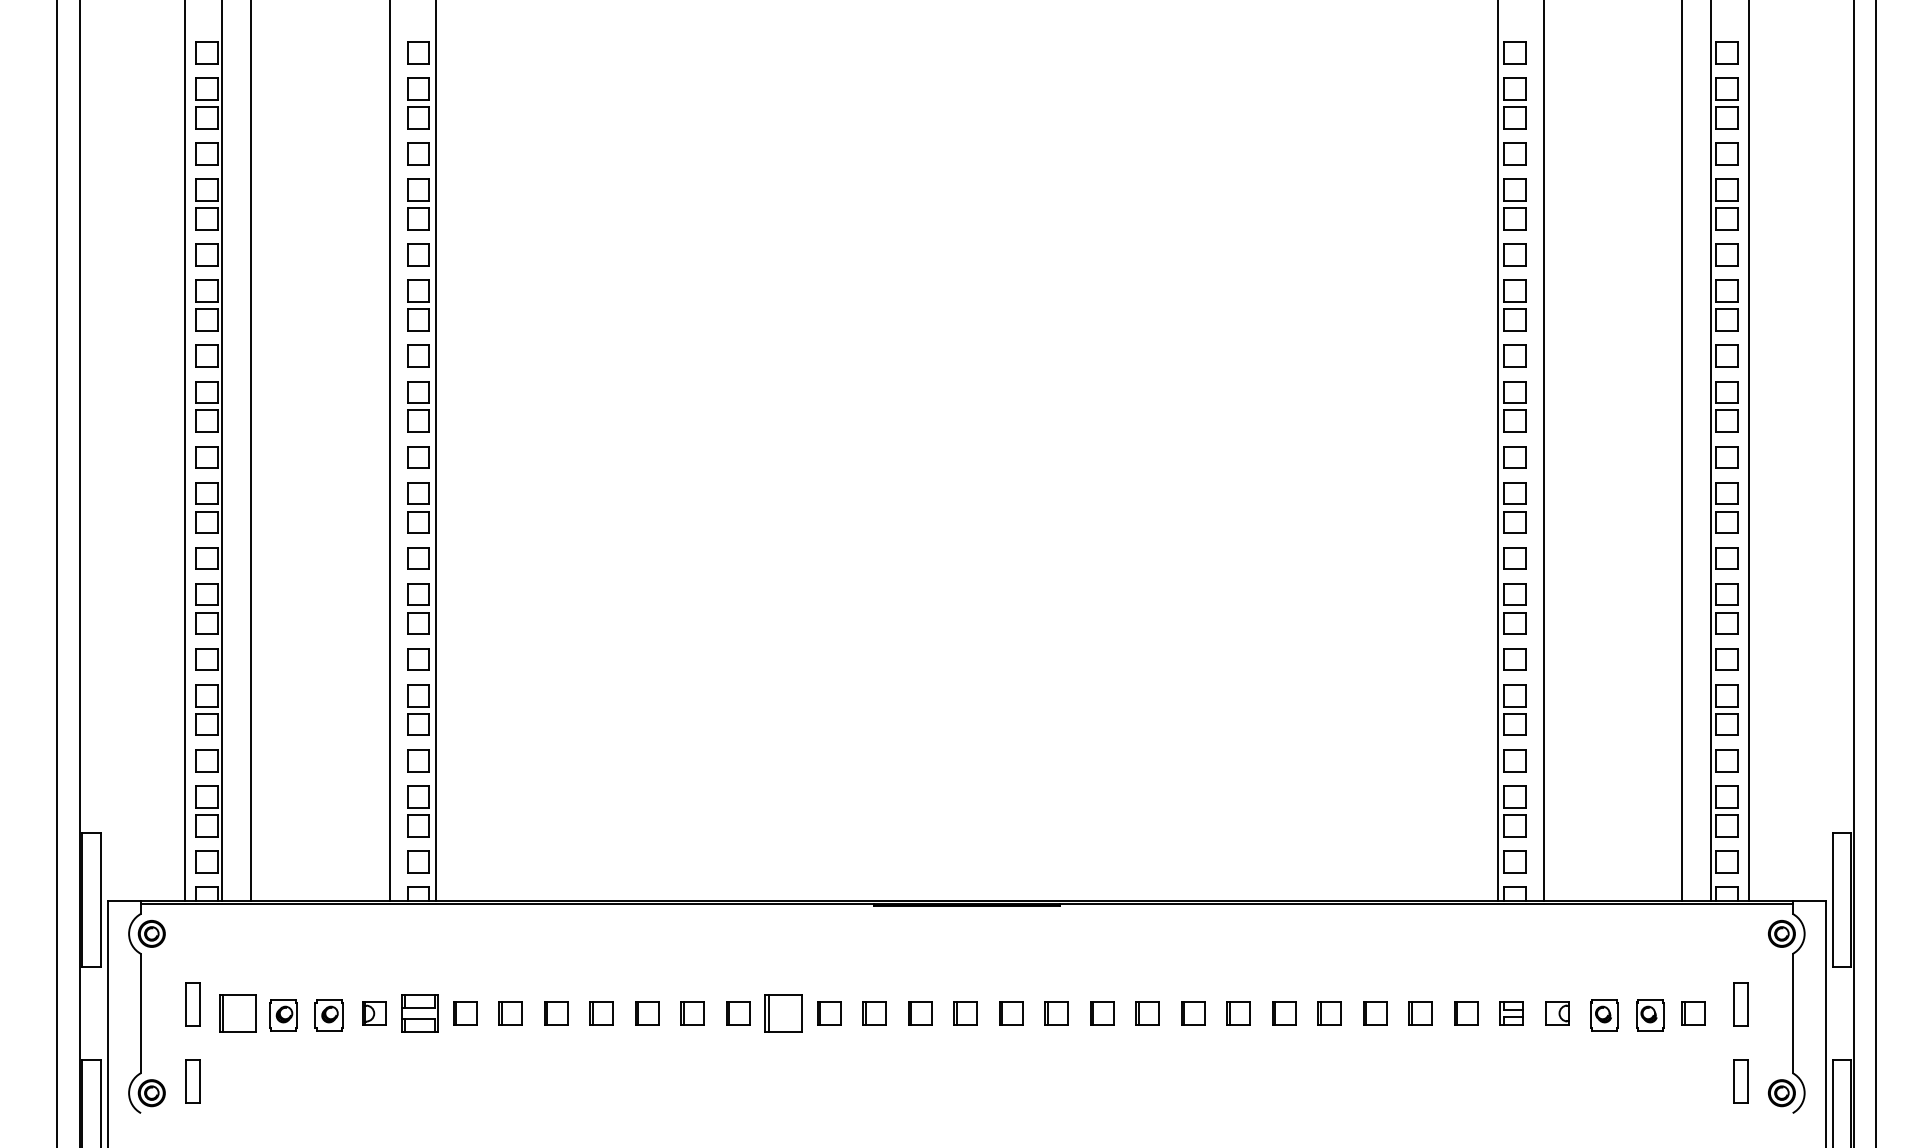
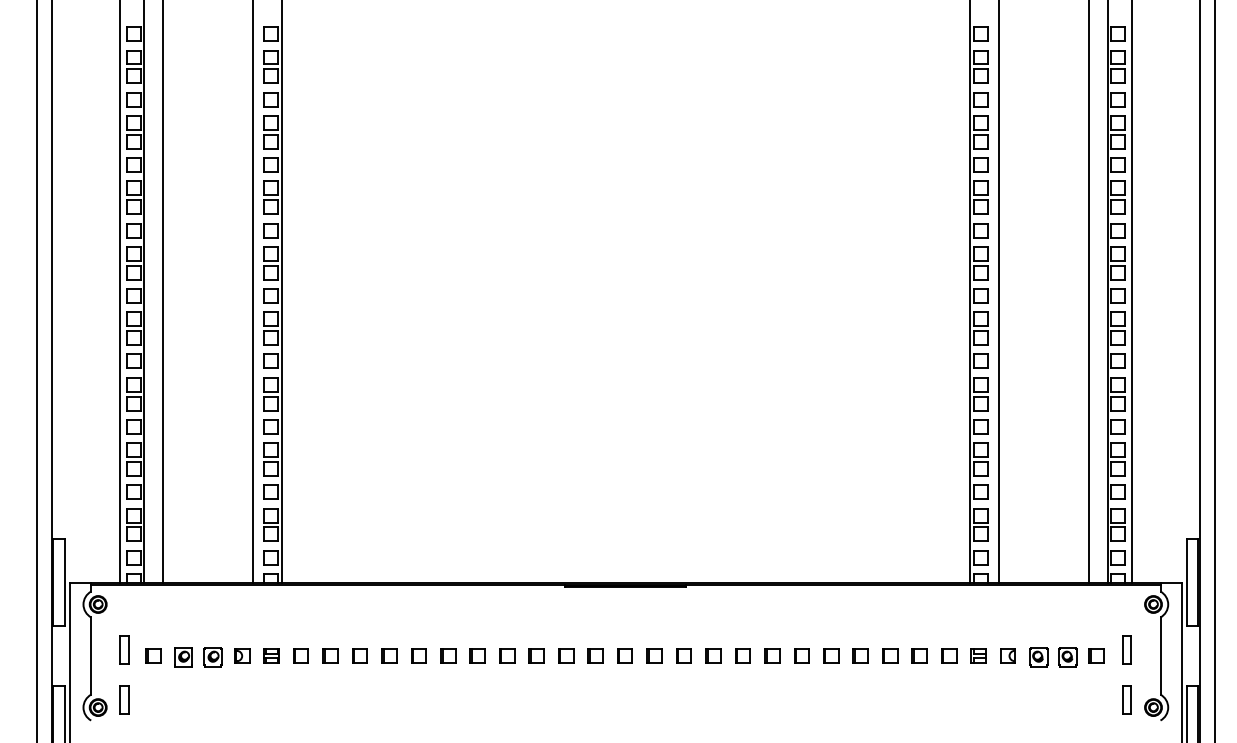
part: (237, 1012) -> (153, 655), size x0.62
part: (419, 1012) -> (271, 655), size x0.62
part: (784, 1012) -> (507, 655), size x0.62

